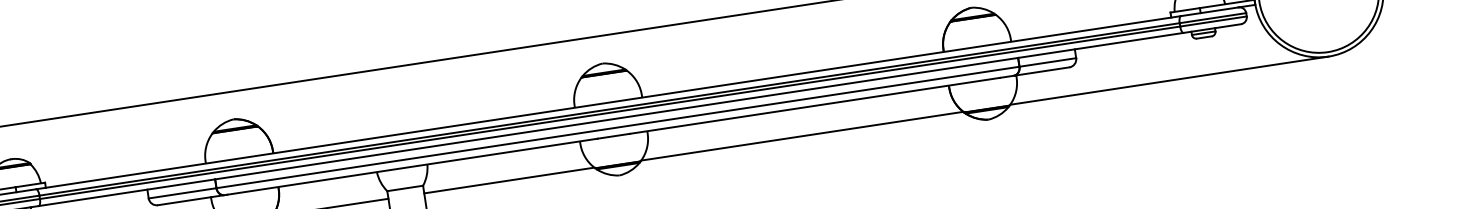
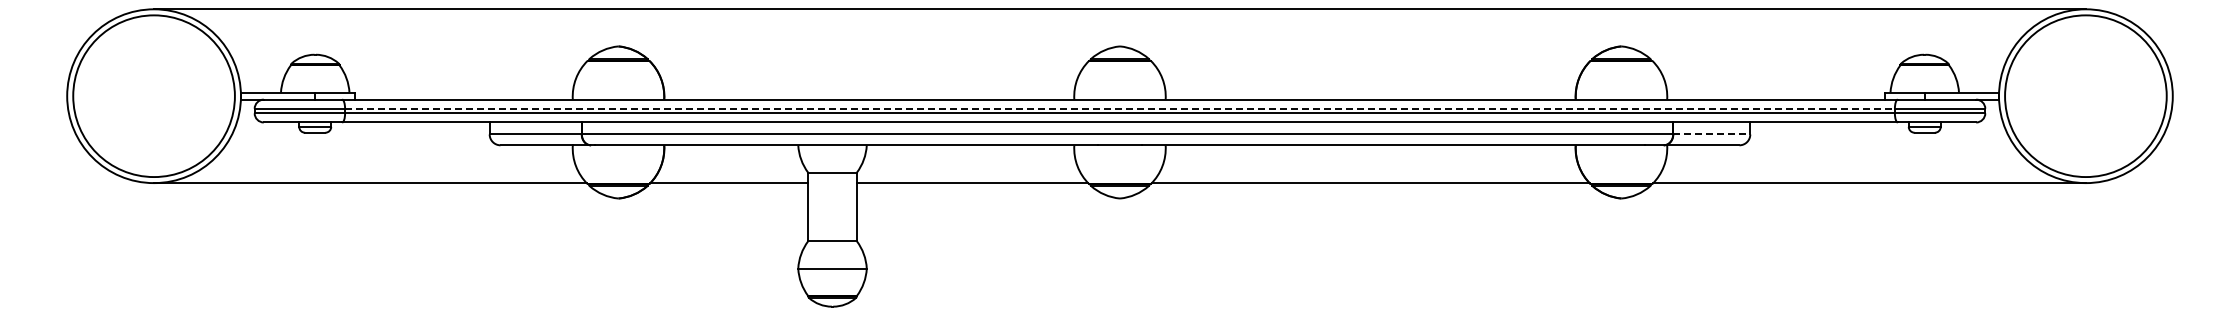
line: (1048, 62) -> (1712, 134), solid -> dashed
line: (609, 109) -> (1120, 108), solid -> dashed

